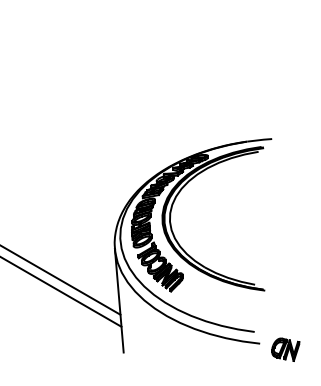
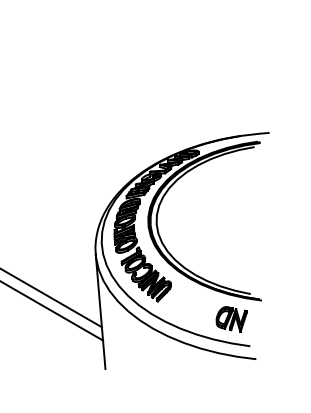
part: (285, 349) -> (231, 319), moved

